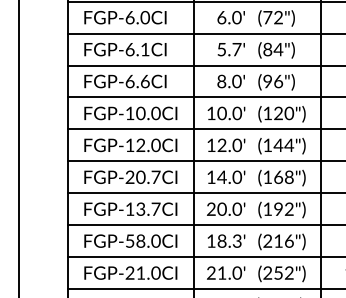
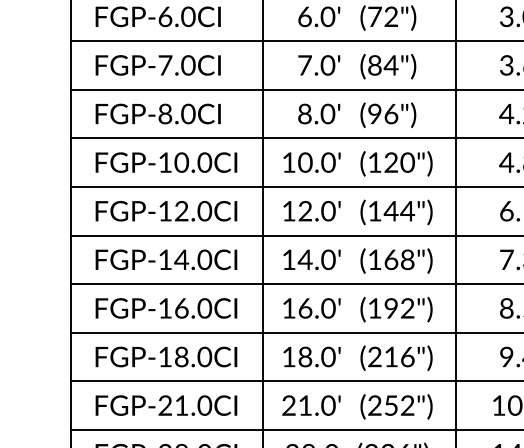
text: (137, 49) -> (176, 65), FGP-6.1CI -> FGP-7.0CI
text: (229, 49) -> (316, 65), 5.7' -> 7.0'
text: (137, 80) -> (176, 112), FGP-6.6CI -> FGP-8.0CI
text: (142, 176) -> (184, 258), FGP-20.7CI -> FGP-14.0CI
text: (148, 208) -> (193, 307), FGP-13.7CI -> FGP-16.0CI
text: (216, 208) -> (296, 307), 20.0' -> 16.0'
text: (130, 240) -> (165, 355), FGP-58.0CI -> FGP-18.0CI
text: (237, 241) -> (328, 357), 18.3' -> 18.0'

